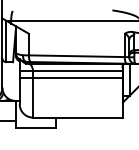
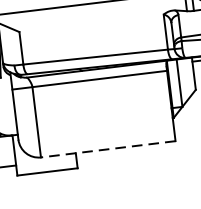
line: (70, 77) -> (89, 90), removed
line: (77, 117) -> (107, 149), solid -> dashed

